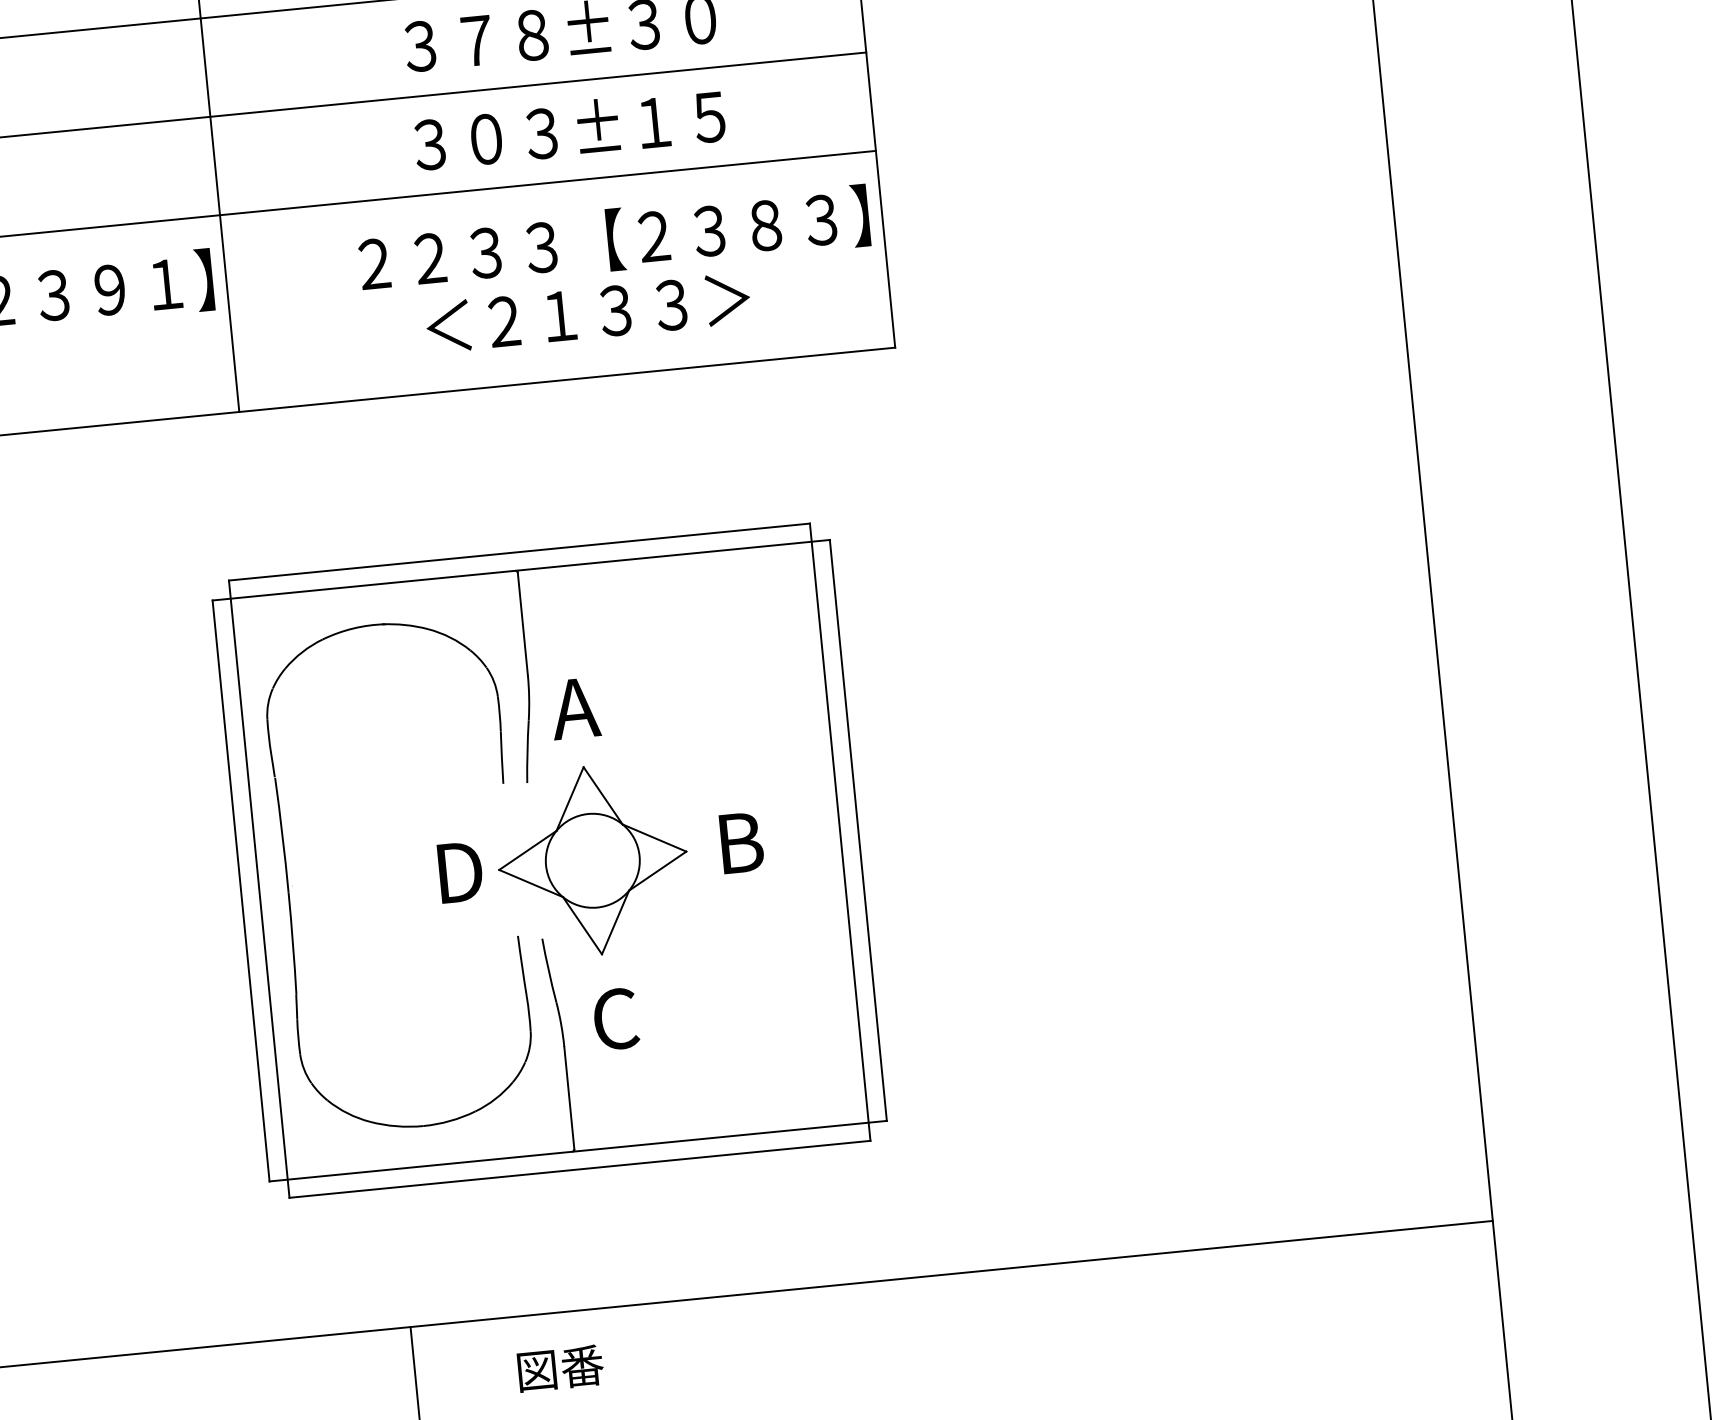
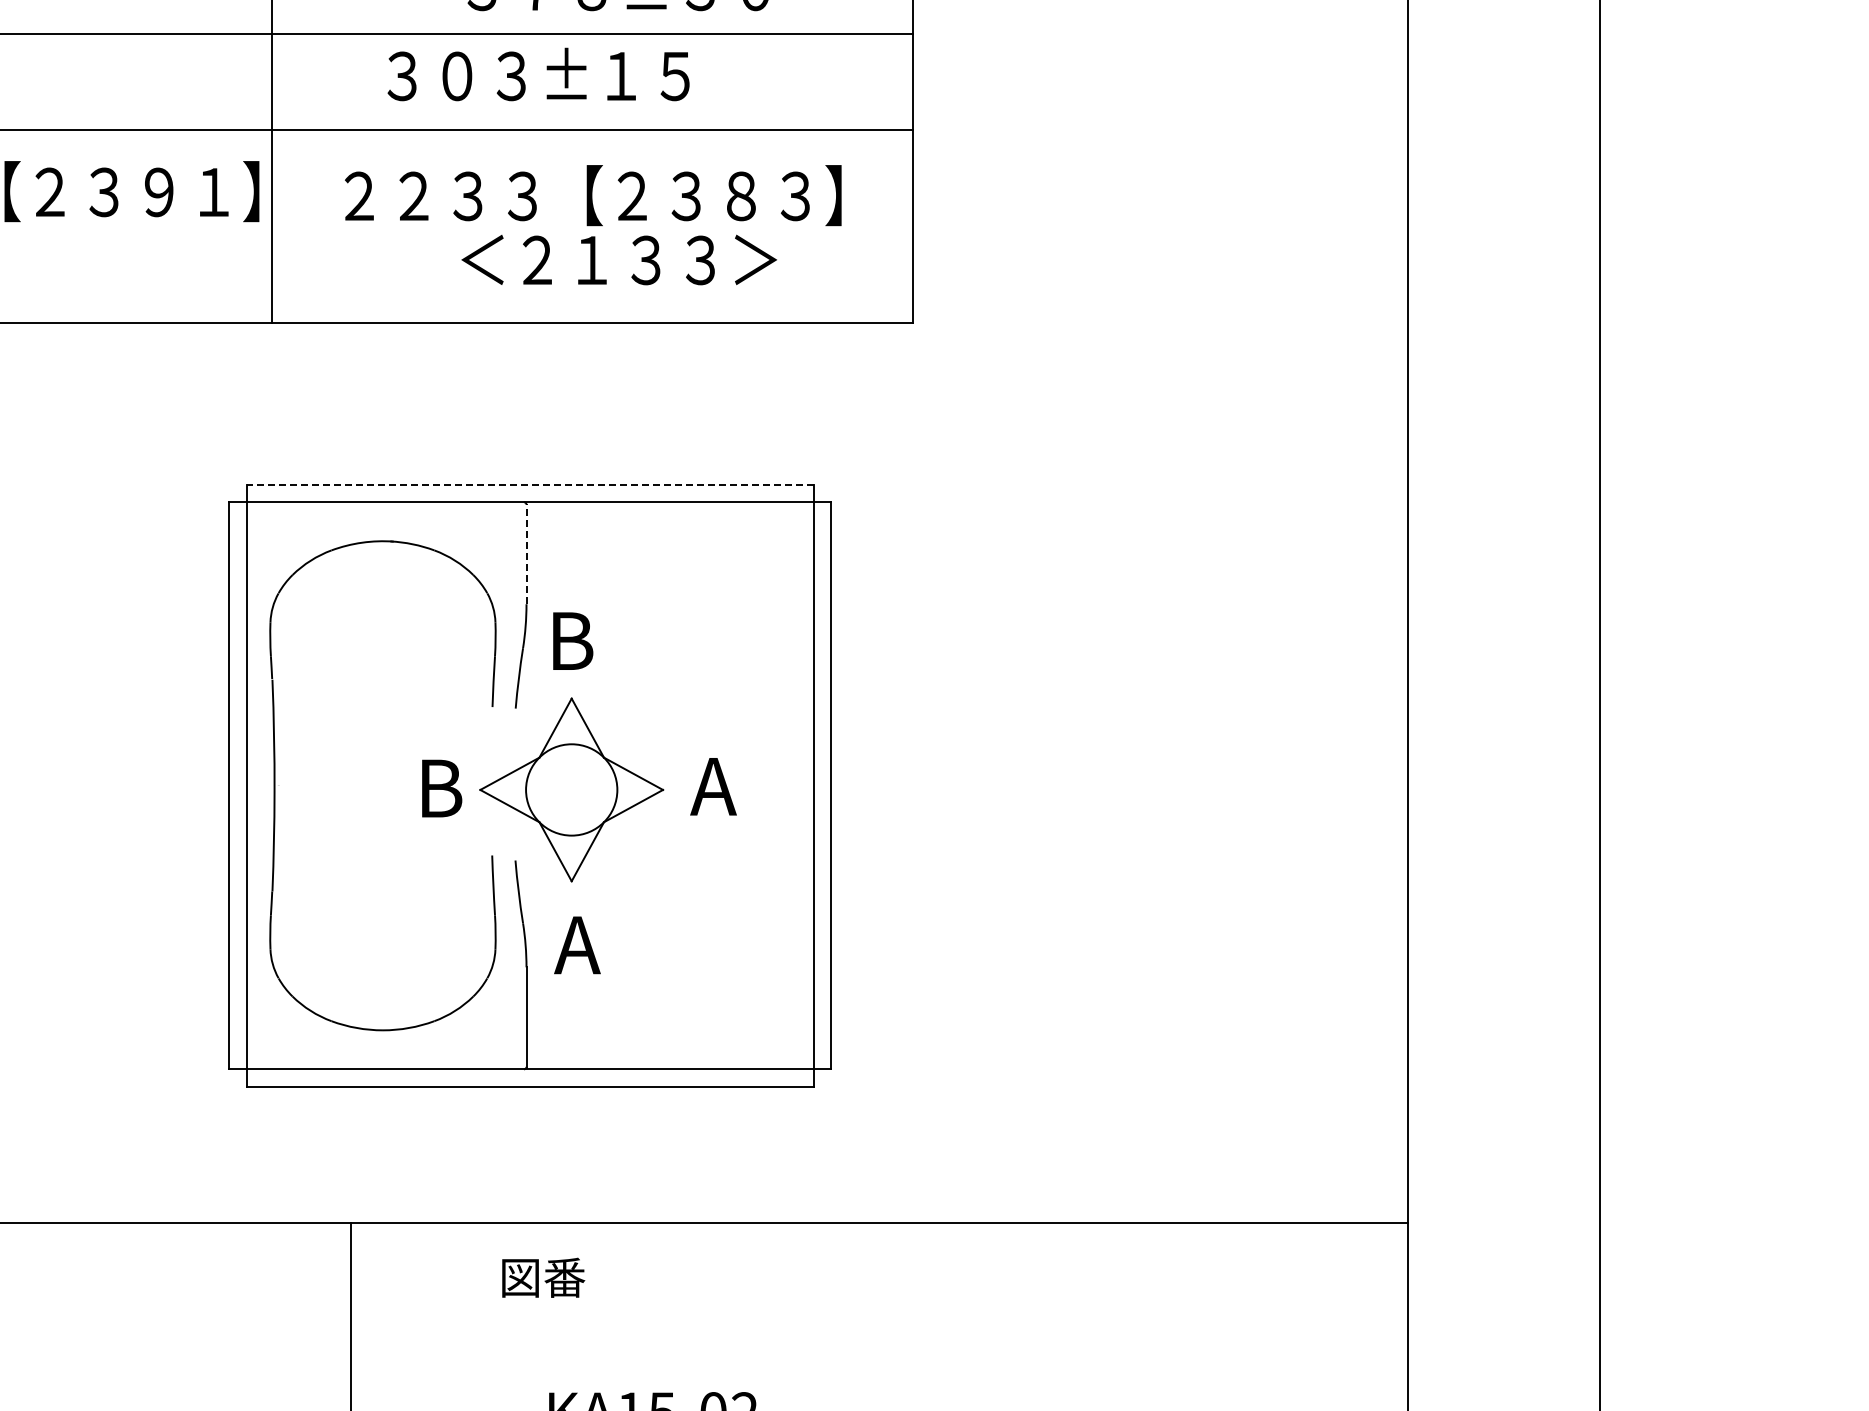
text: (569, 129) -> (538, 74), moved
text: (614, 239) -> (593, 195), moved
line: (519, 551) -> (530, 484), solid -> dashed
line: (522, 623) -> (526, 553), solid -> dashed
text: (575, 707) -> (569, 640), A -> B
text: (737, 842) -> (713, 786), B -> A
text: (464, 871) -> (446, 788), D -> B
text: (614, 1019) -> (577, 945), C -> A
text: (560, 1368) -> (543, 1277), moved

